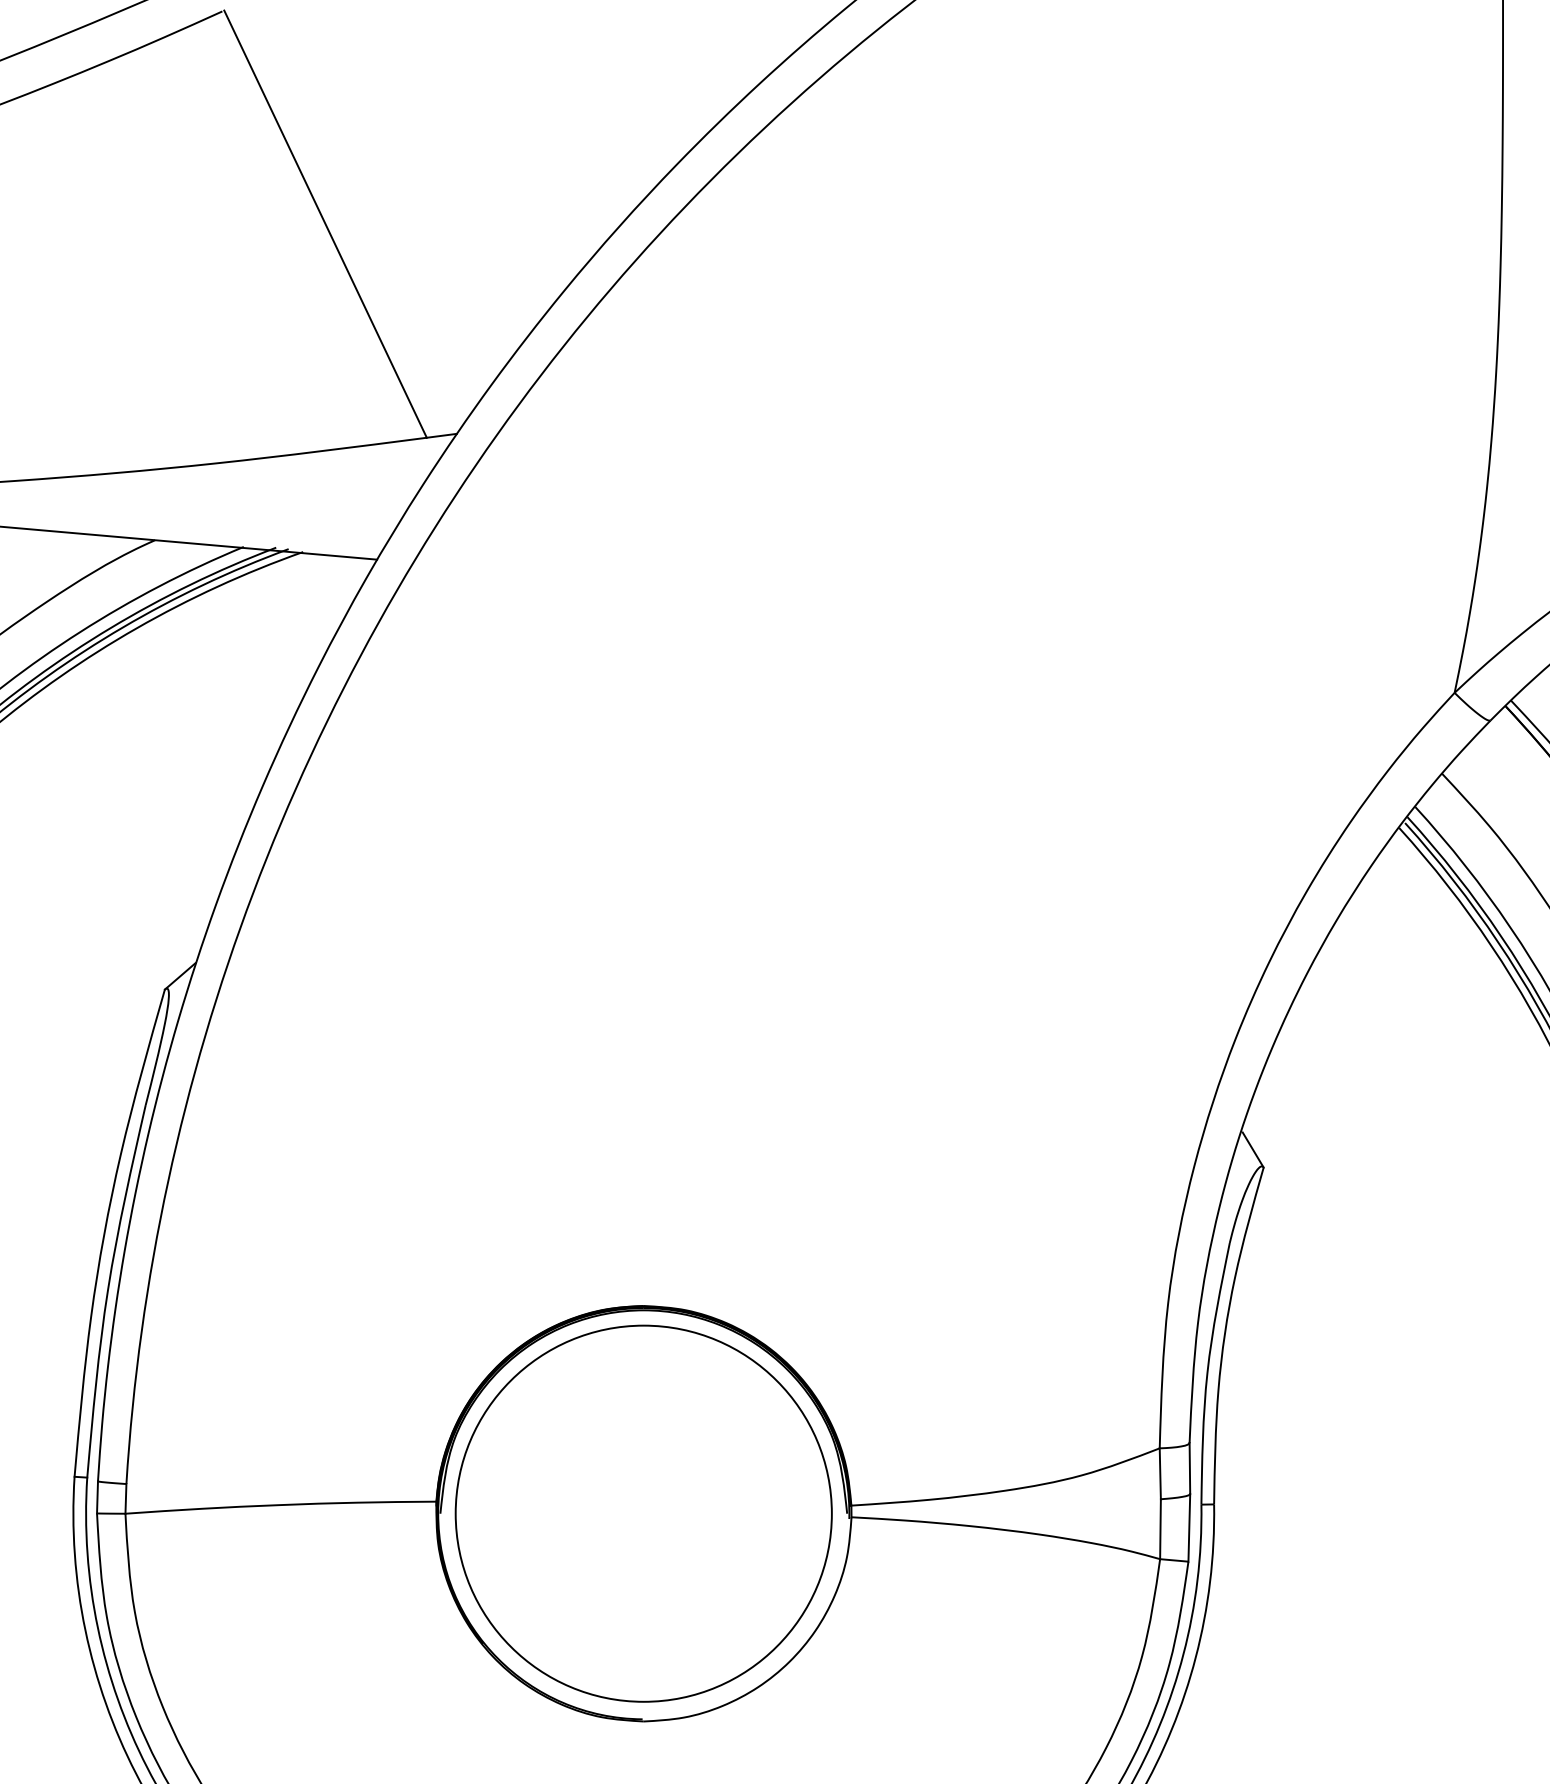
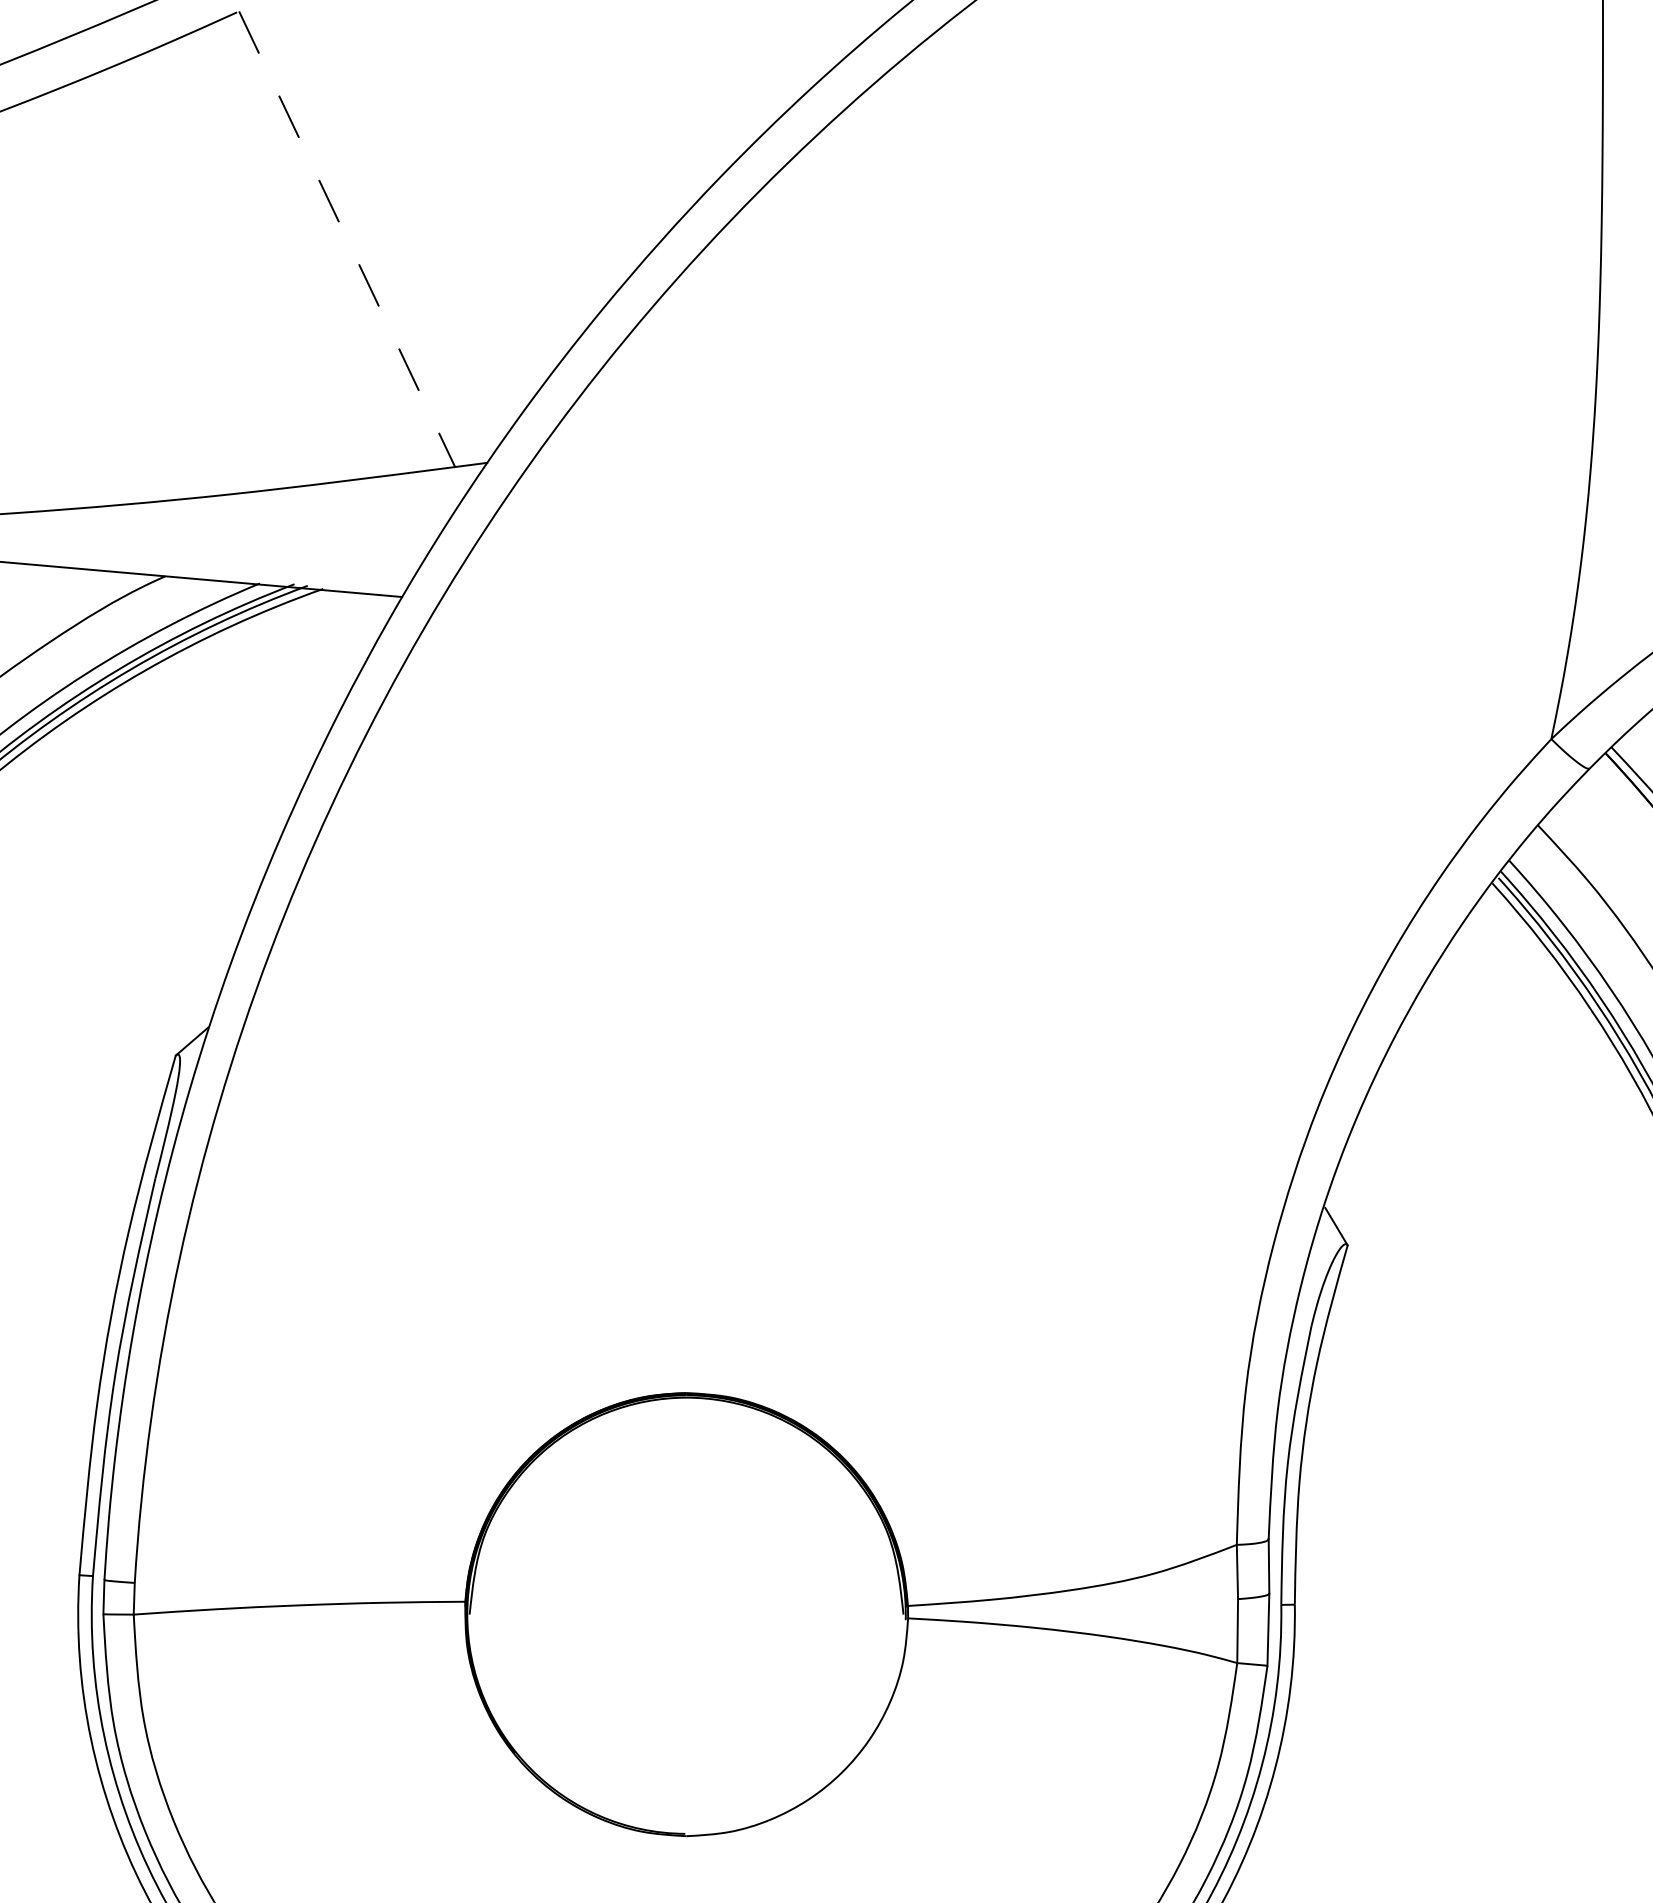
line: (325, 224) -> (347, 239), solid -> dashed
circle: (643, 1513) -> (686, 1614), removed

